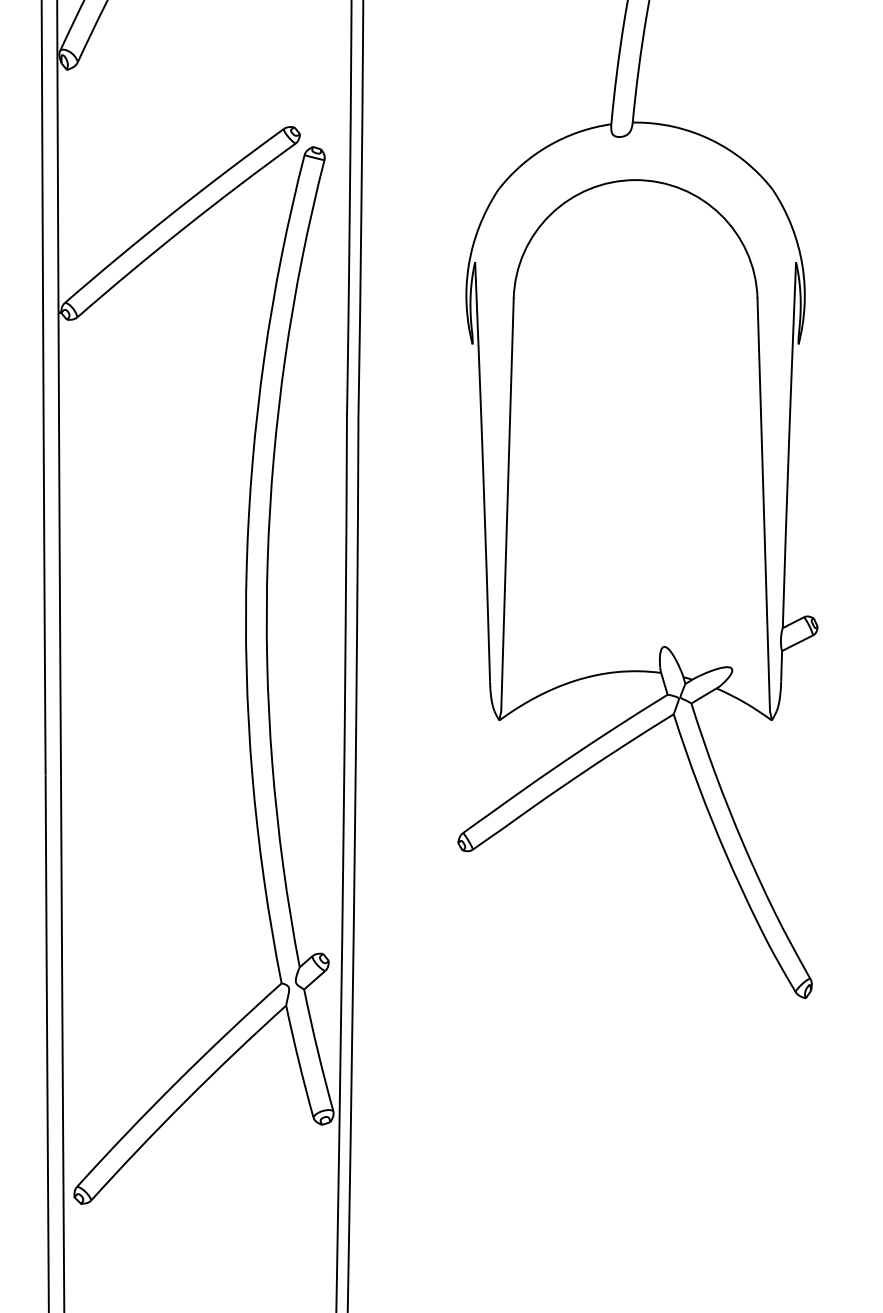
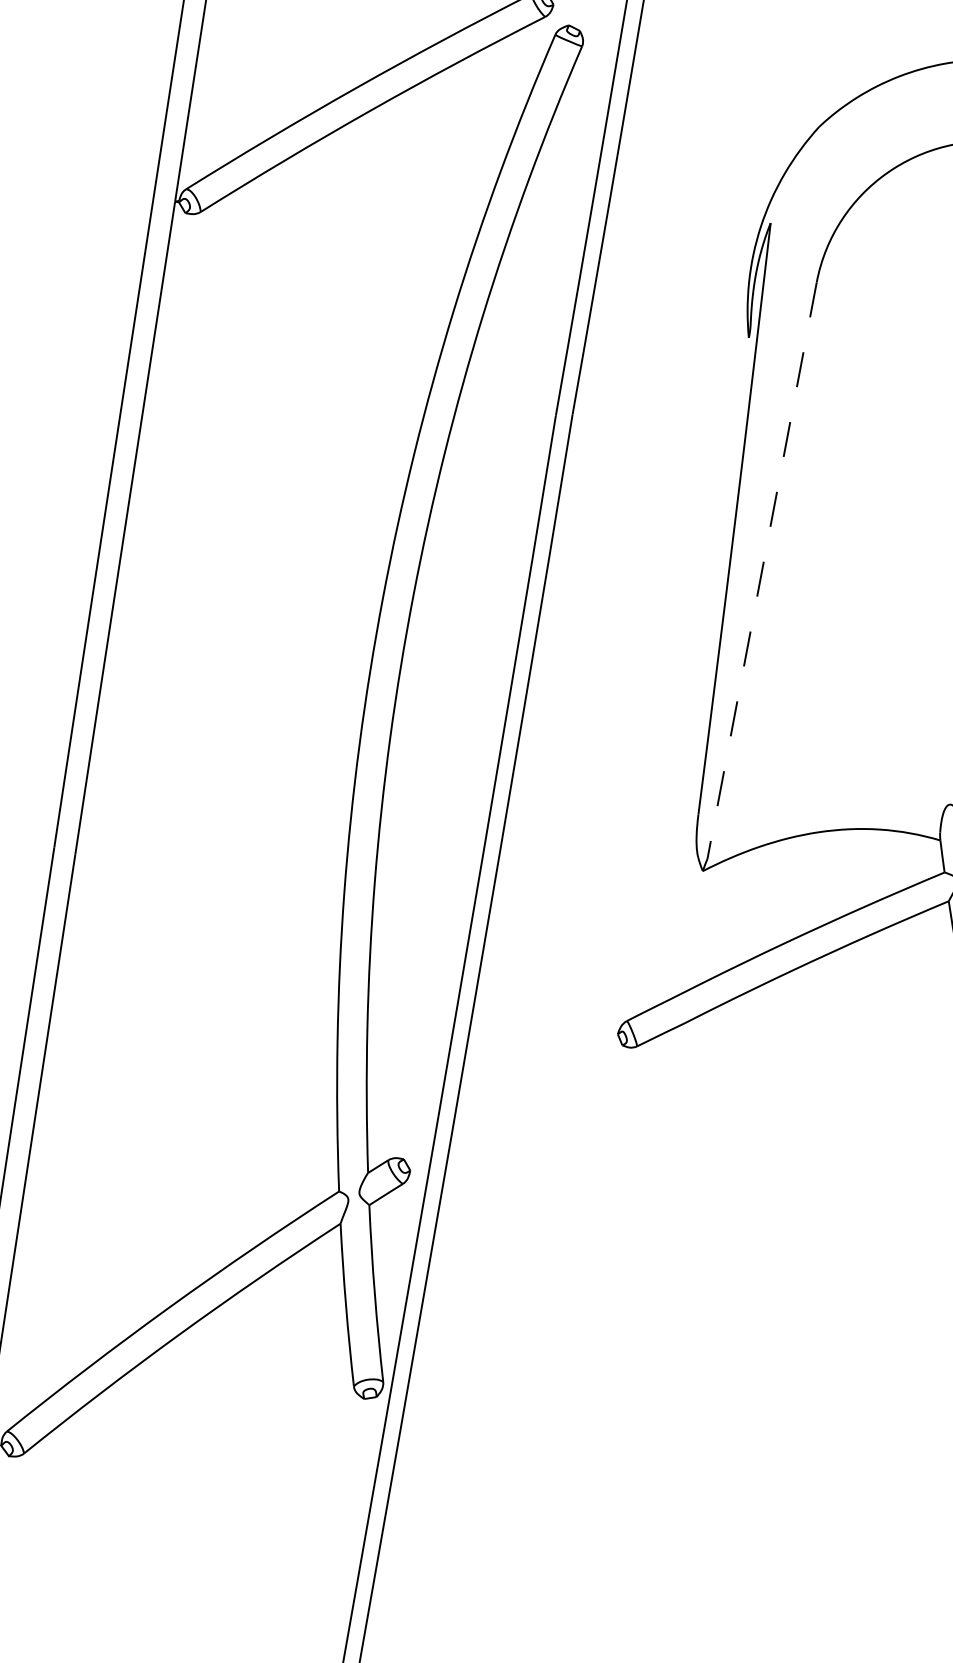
line: (507, 504) -> (762, 570), solid -> dashed

